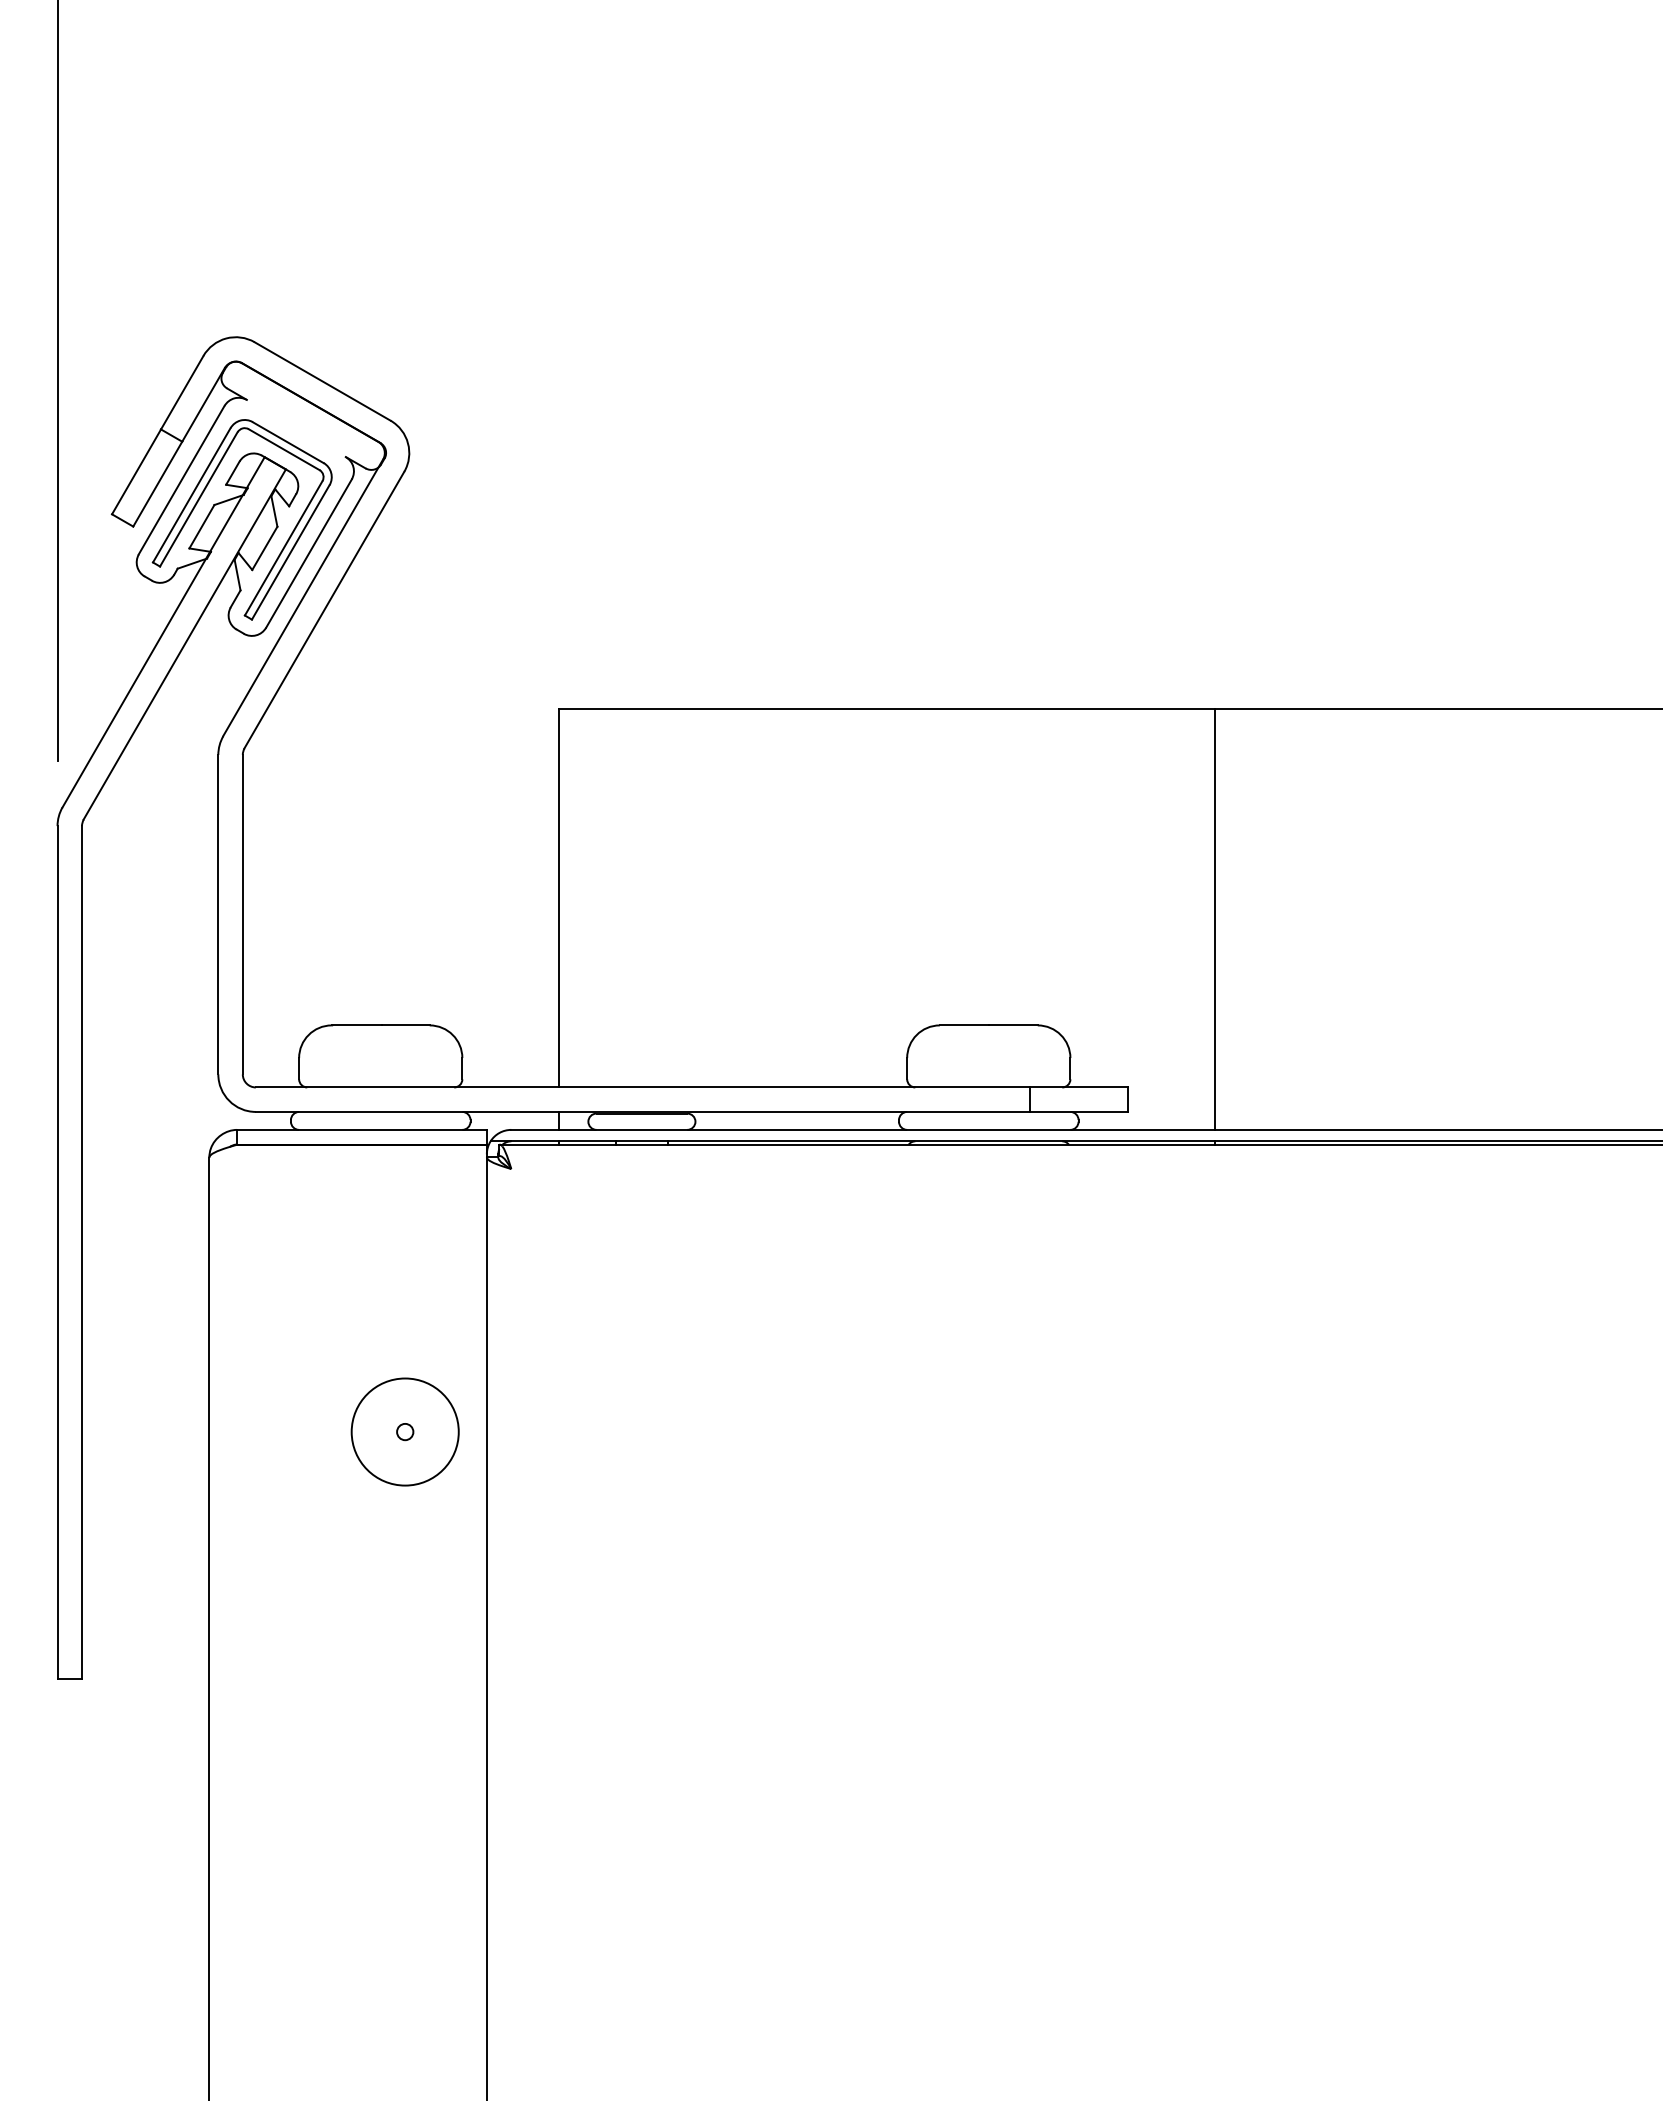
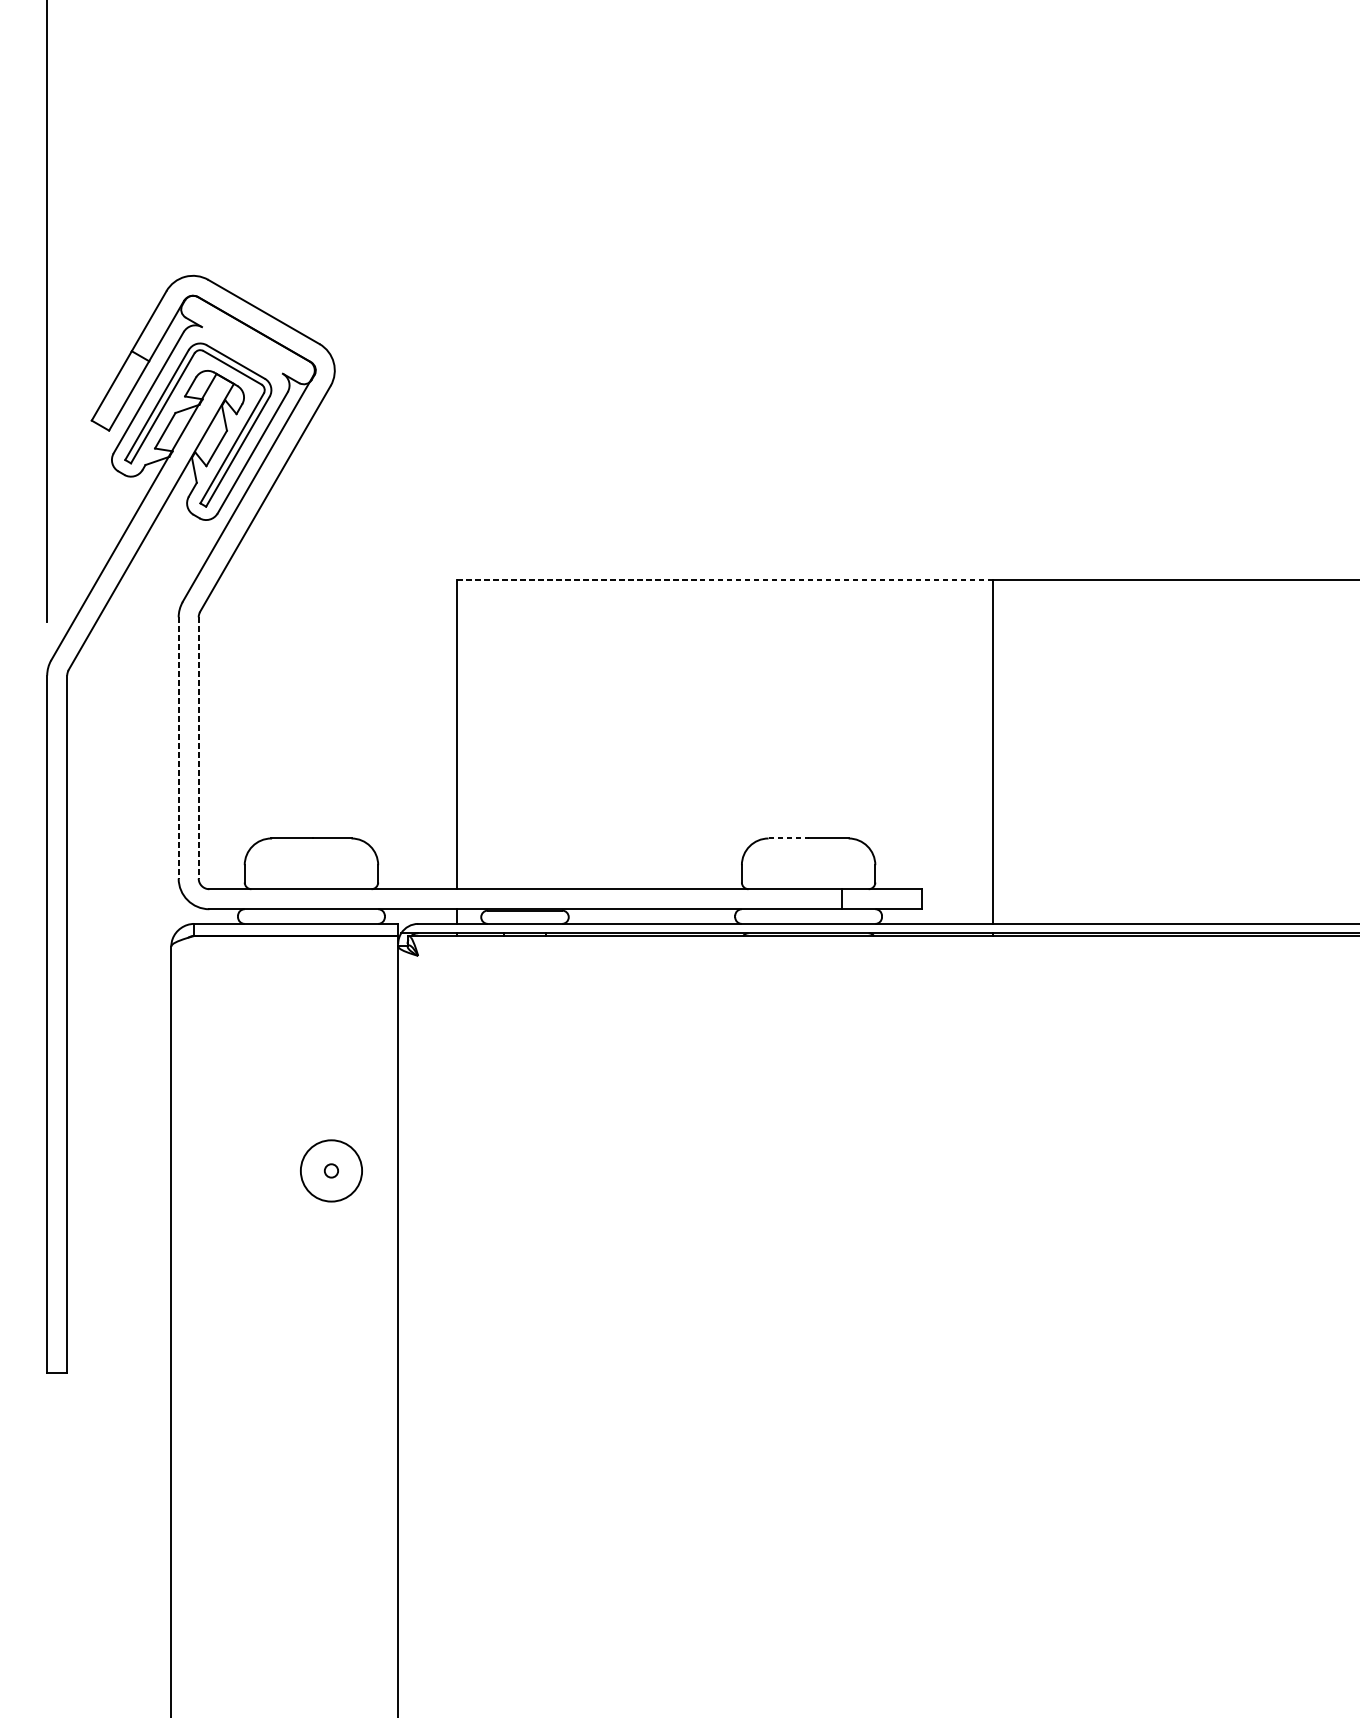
line: (887, 708) -> (725, 579), solid -> dashed
line: (218, 914) -> (178, 747), solid -> dashed
line: (242, 914) -> (198, 747), solid -> dashed
line: (964, 1025) -> (788, 838), solid -> dashed
circle: (404, 1431) -> (330, 1170), size x0.7

